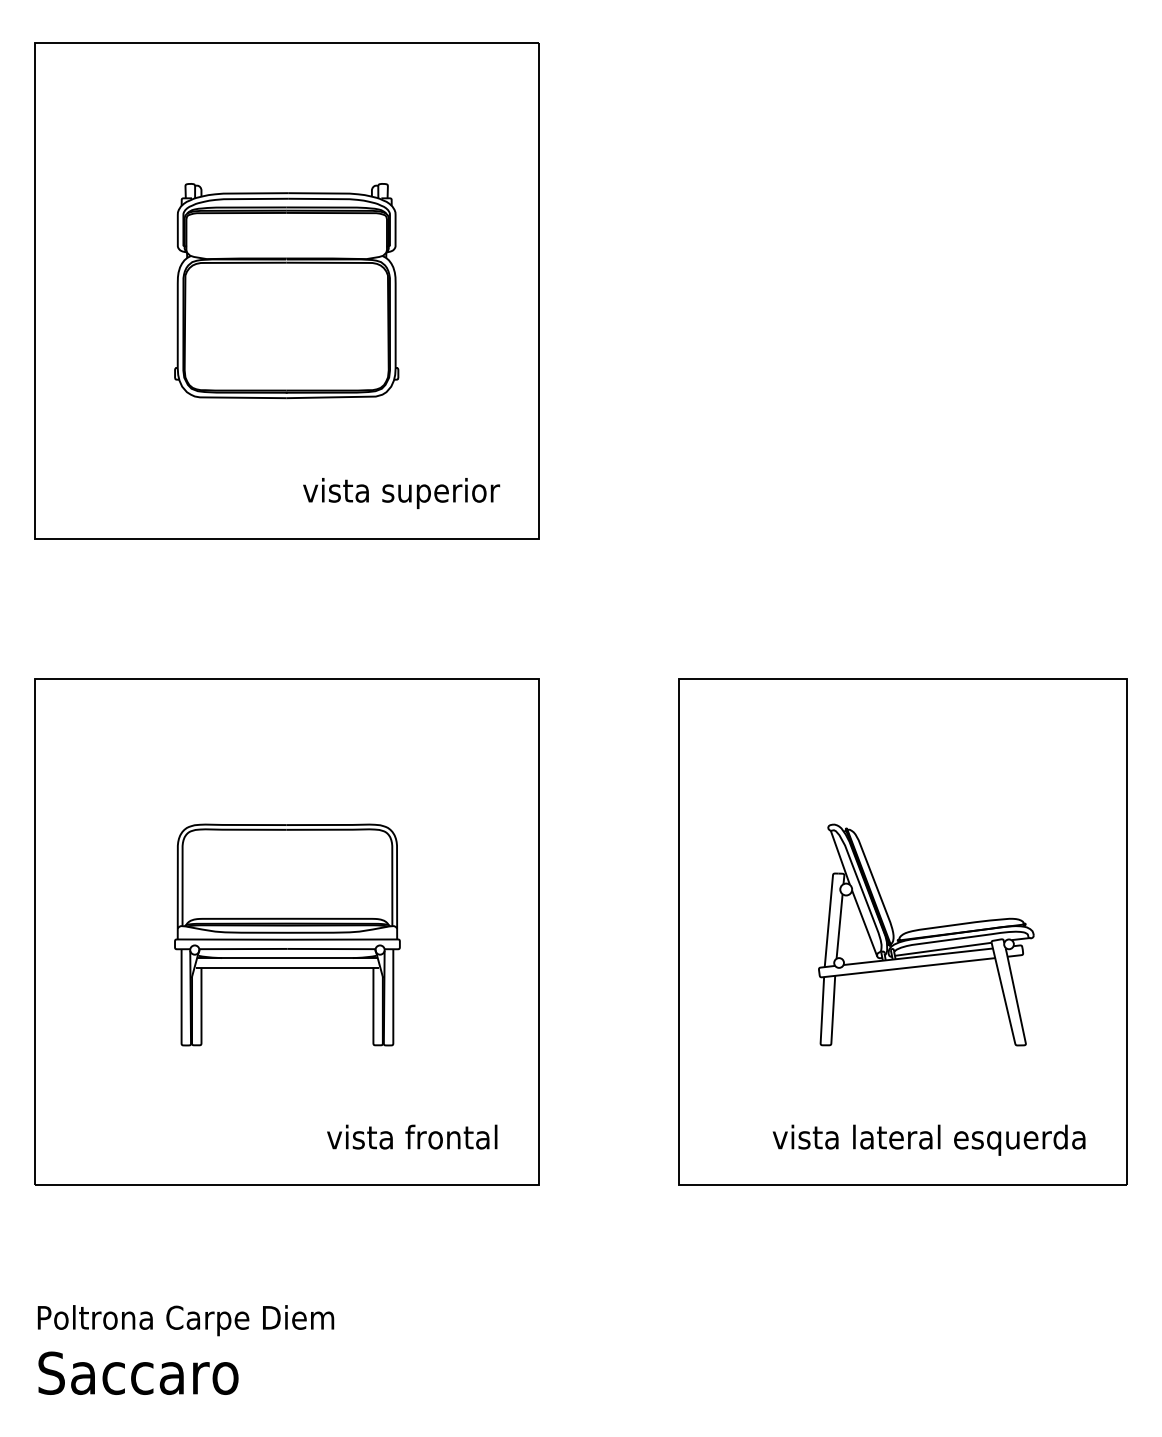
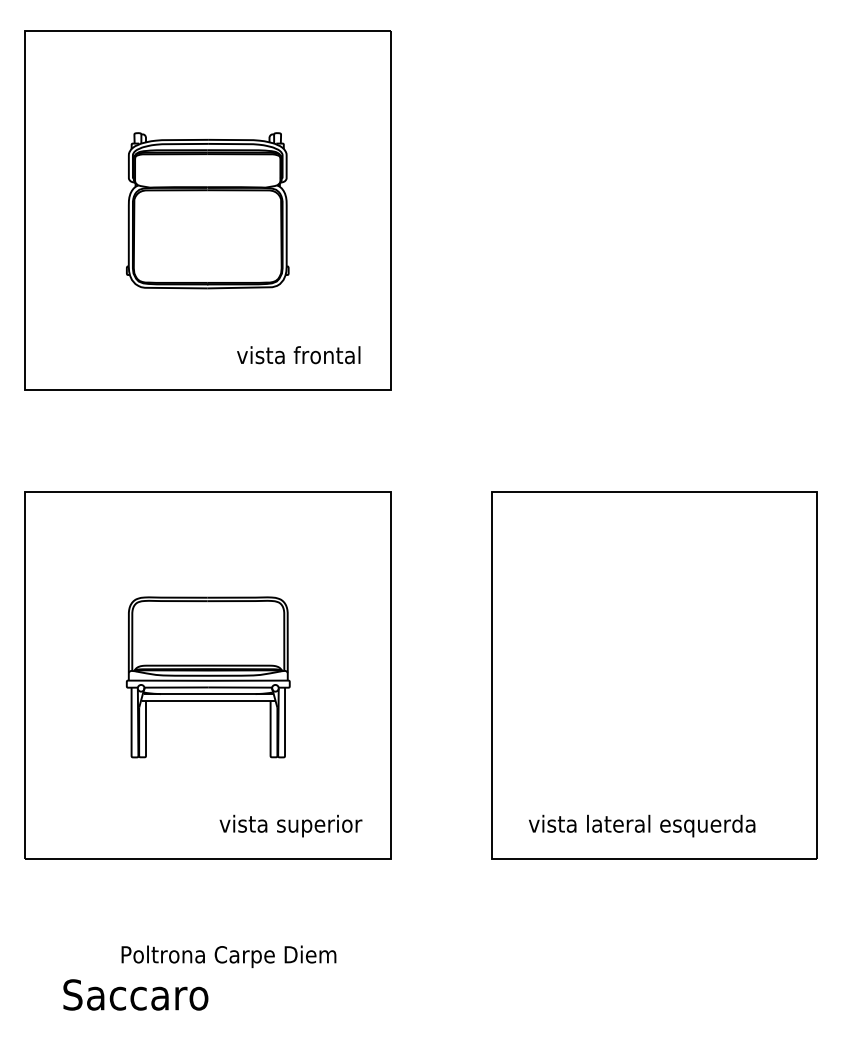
text: (401, 493) -> (290, 357), vista superior -> vista frontal
part: (926, 934) -> (671, 677), removed
text: (401, 1139) -> (290, 825), vista frontal -> vista superior
text: (928, 1139) -> (641, 825), moved
text: (185, 1320) -> (228, 956), moved
text: (138, 1372) -> (135, 994), moved

